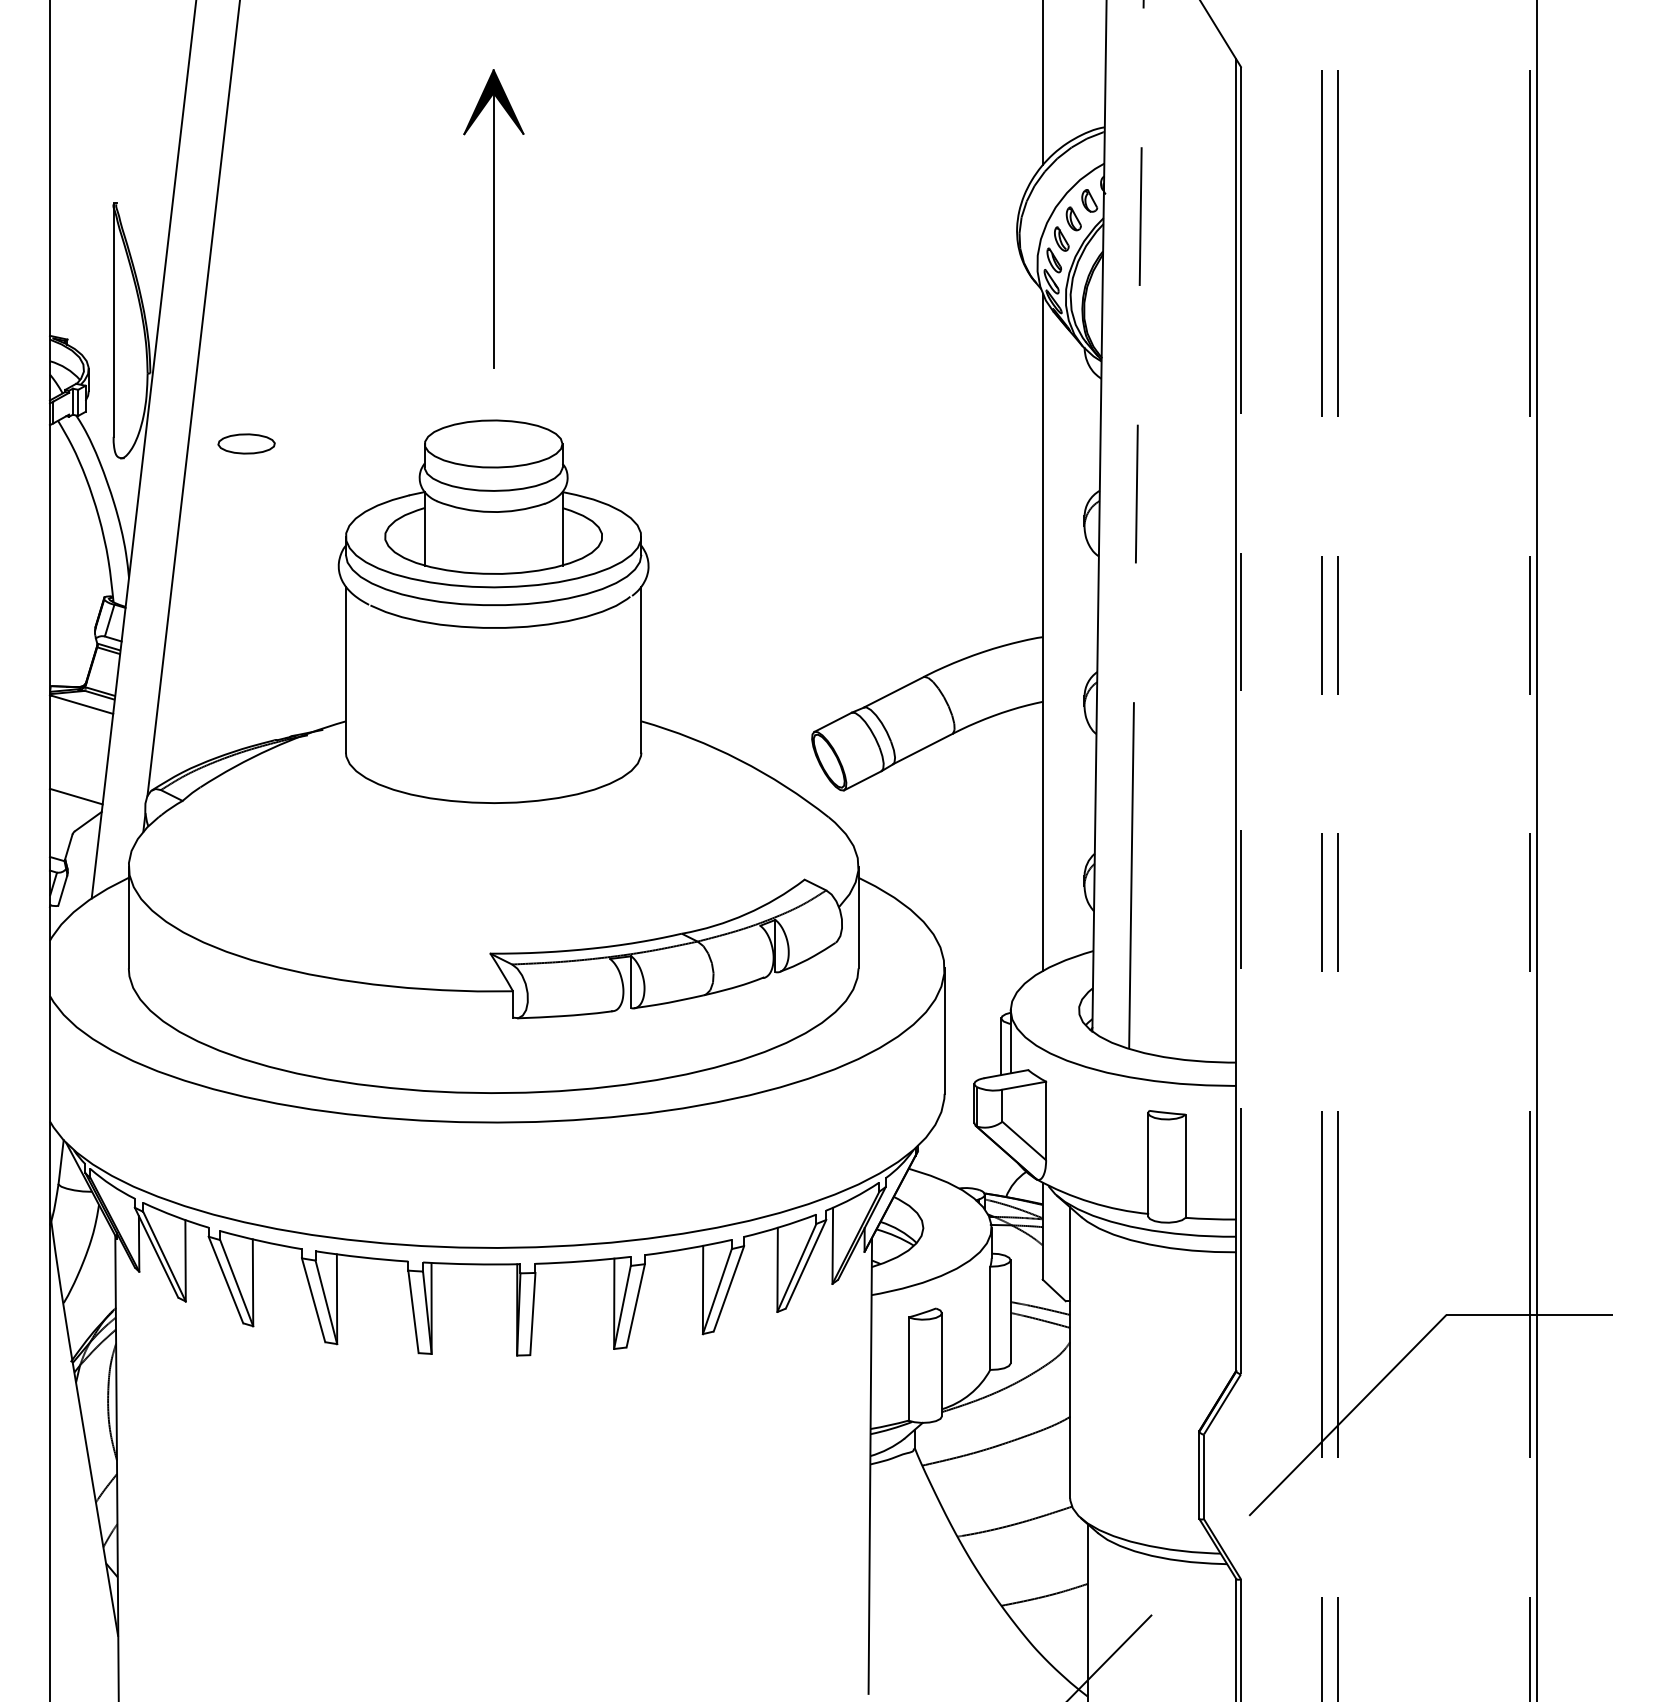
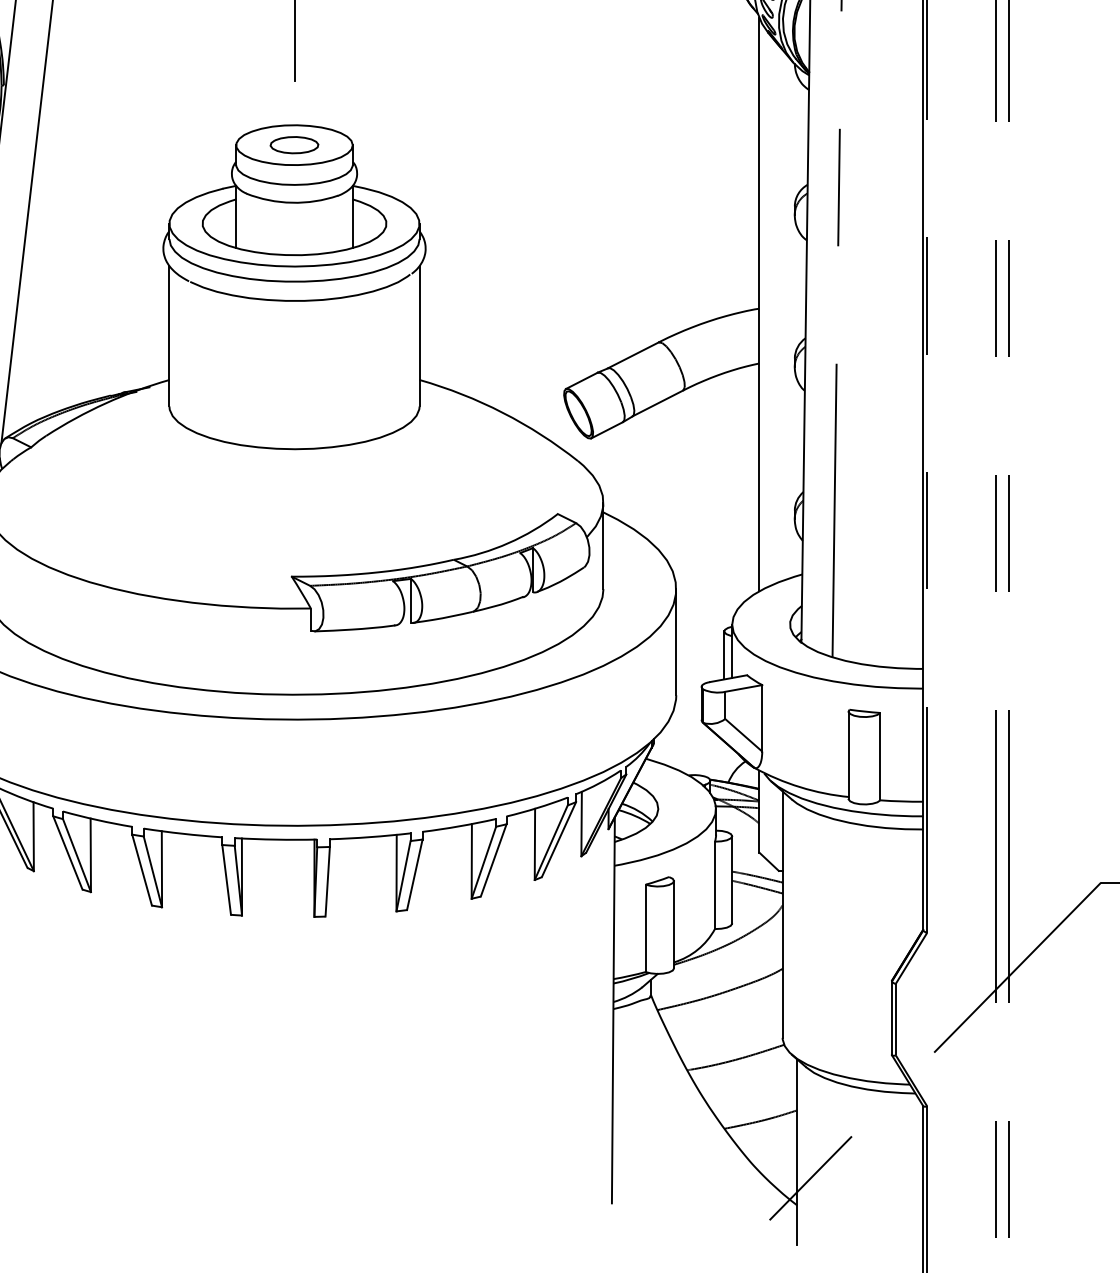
part: (246, 443) -> (294, 144), moved

